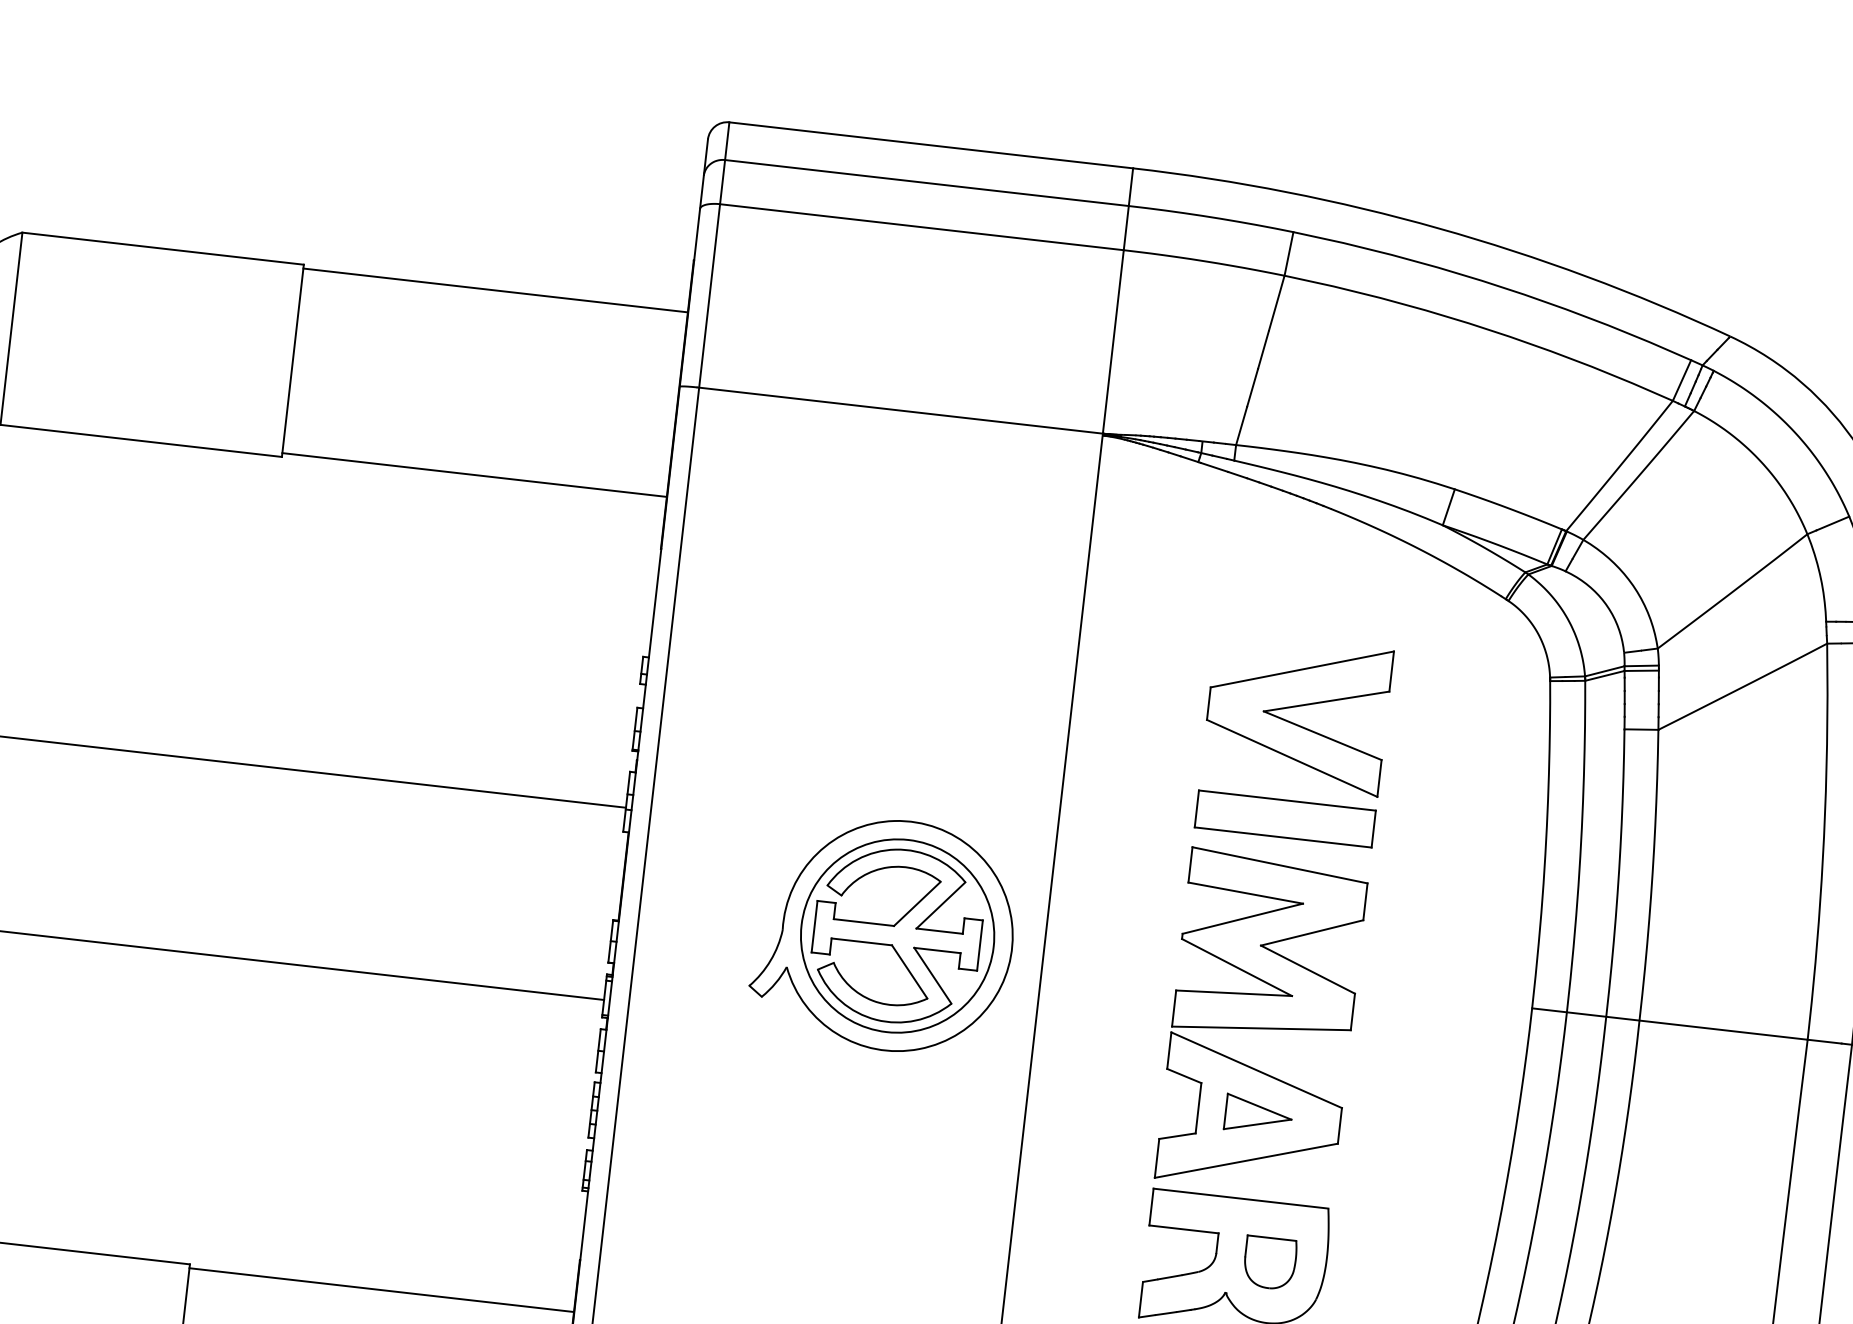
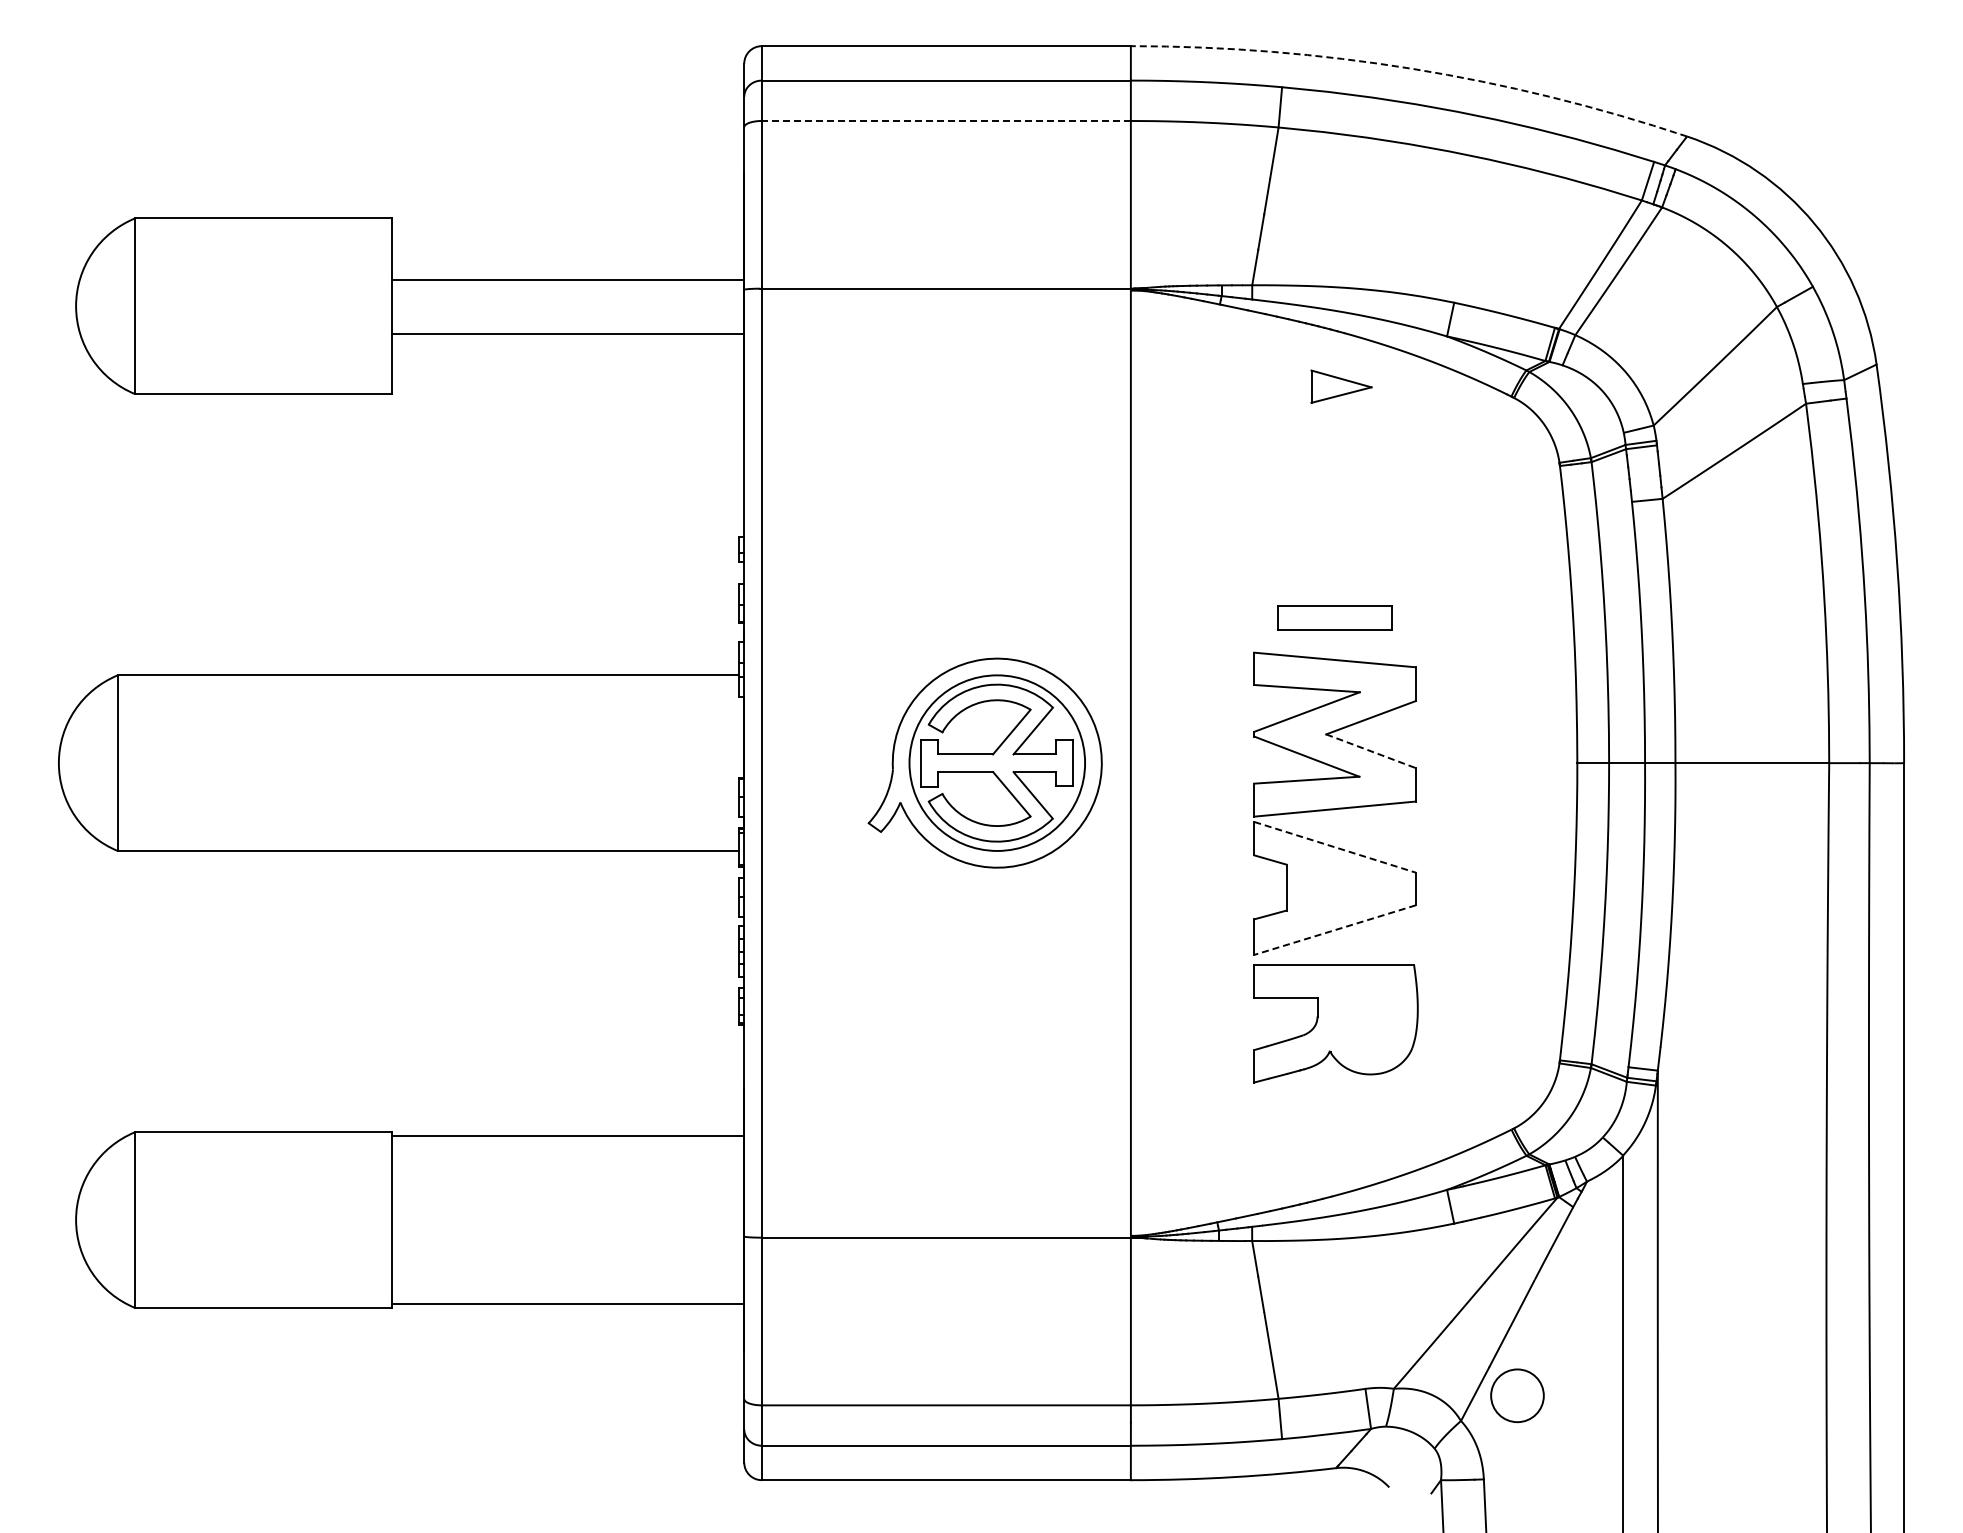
line: (922, 226) -> (946, 120), solid -> dashed
arc: (1438, 227) -> (1412, 68), solid -> dashed
line: (494, 289) -> (567, 279), moved
line: (473, 474) -> (567, 333), moved
part: (1296, 713) -> (1334, 521), removed
part: (1284, 818) -> (1334, 617), size x0.7
line: (1308, 969) -> (1371, 751), solid -> dashed
line: (1257, 1070) -> (1335, 847), solid -> dashed
part: (1258, 1114) -> (1341, 386), moved
line: (1246, 1161) -> (1335, 930), solid -> dashed
part: (1269, 1262) -> (1366, 1019), removed

